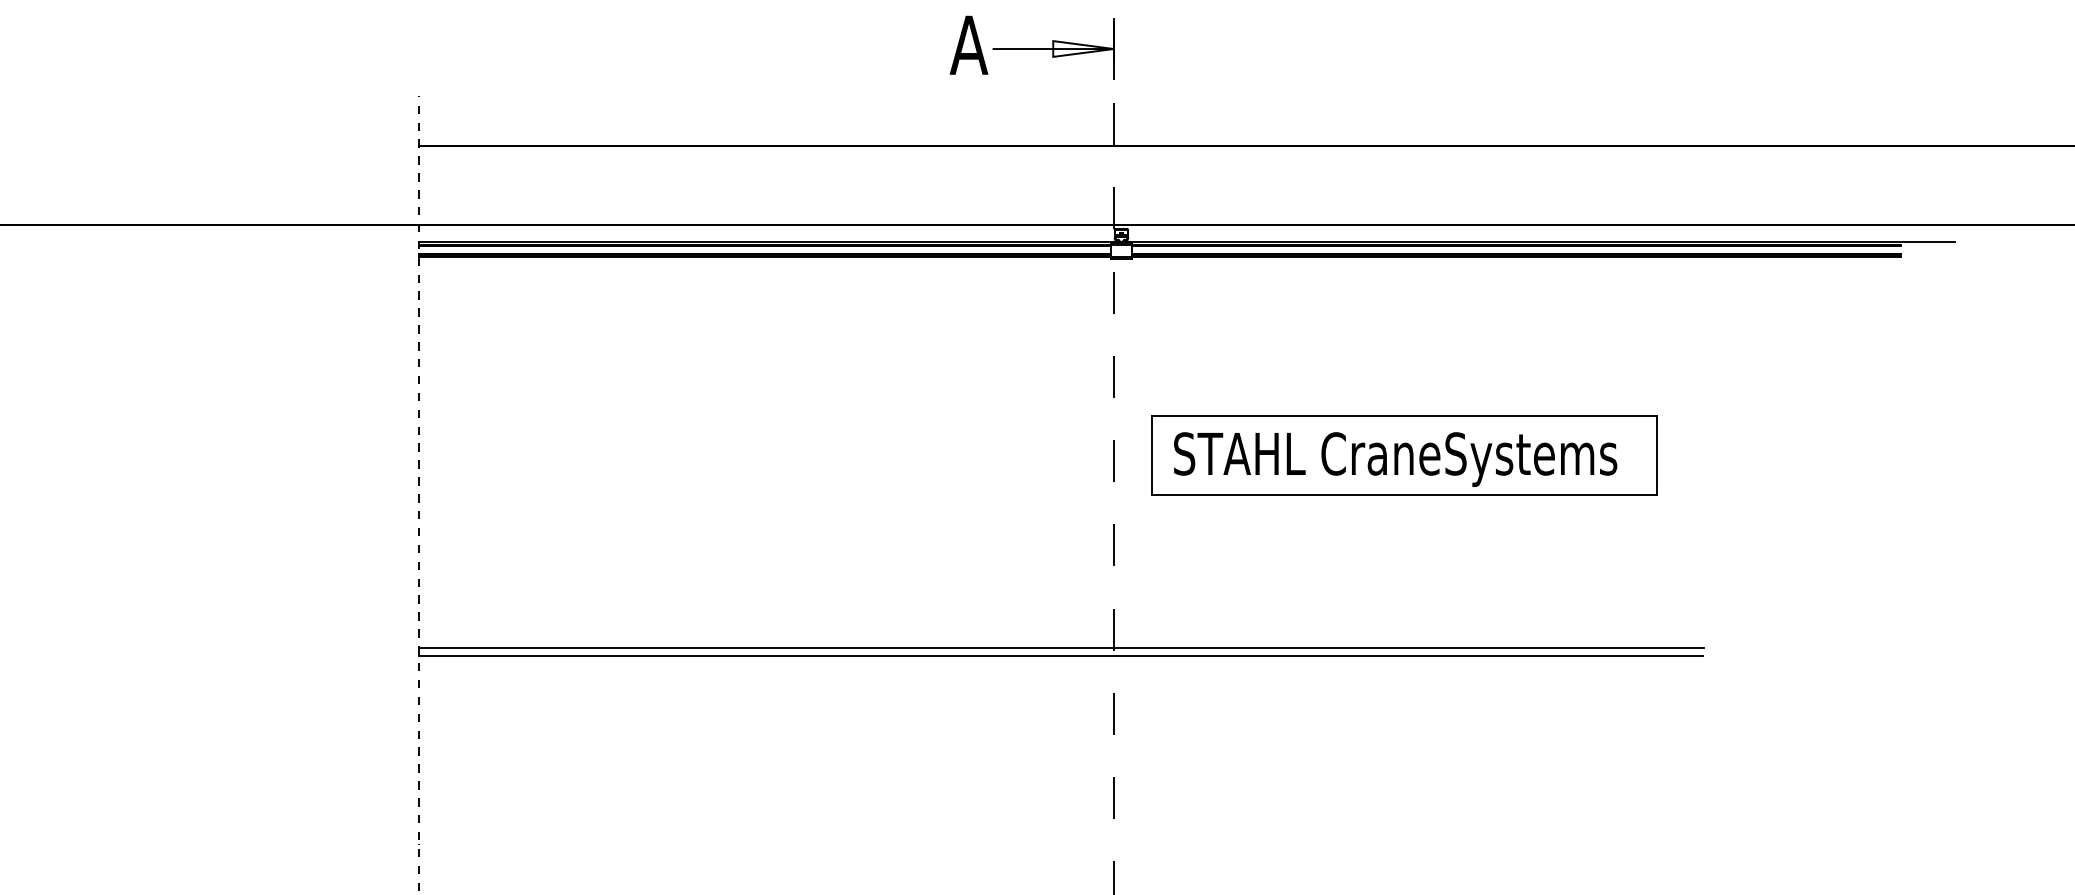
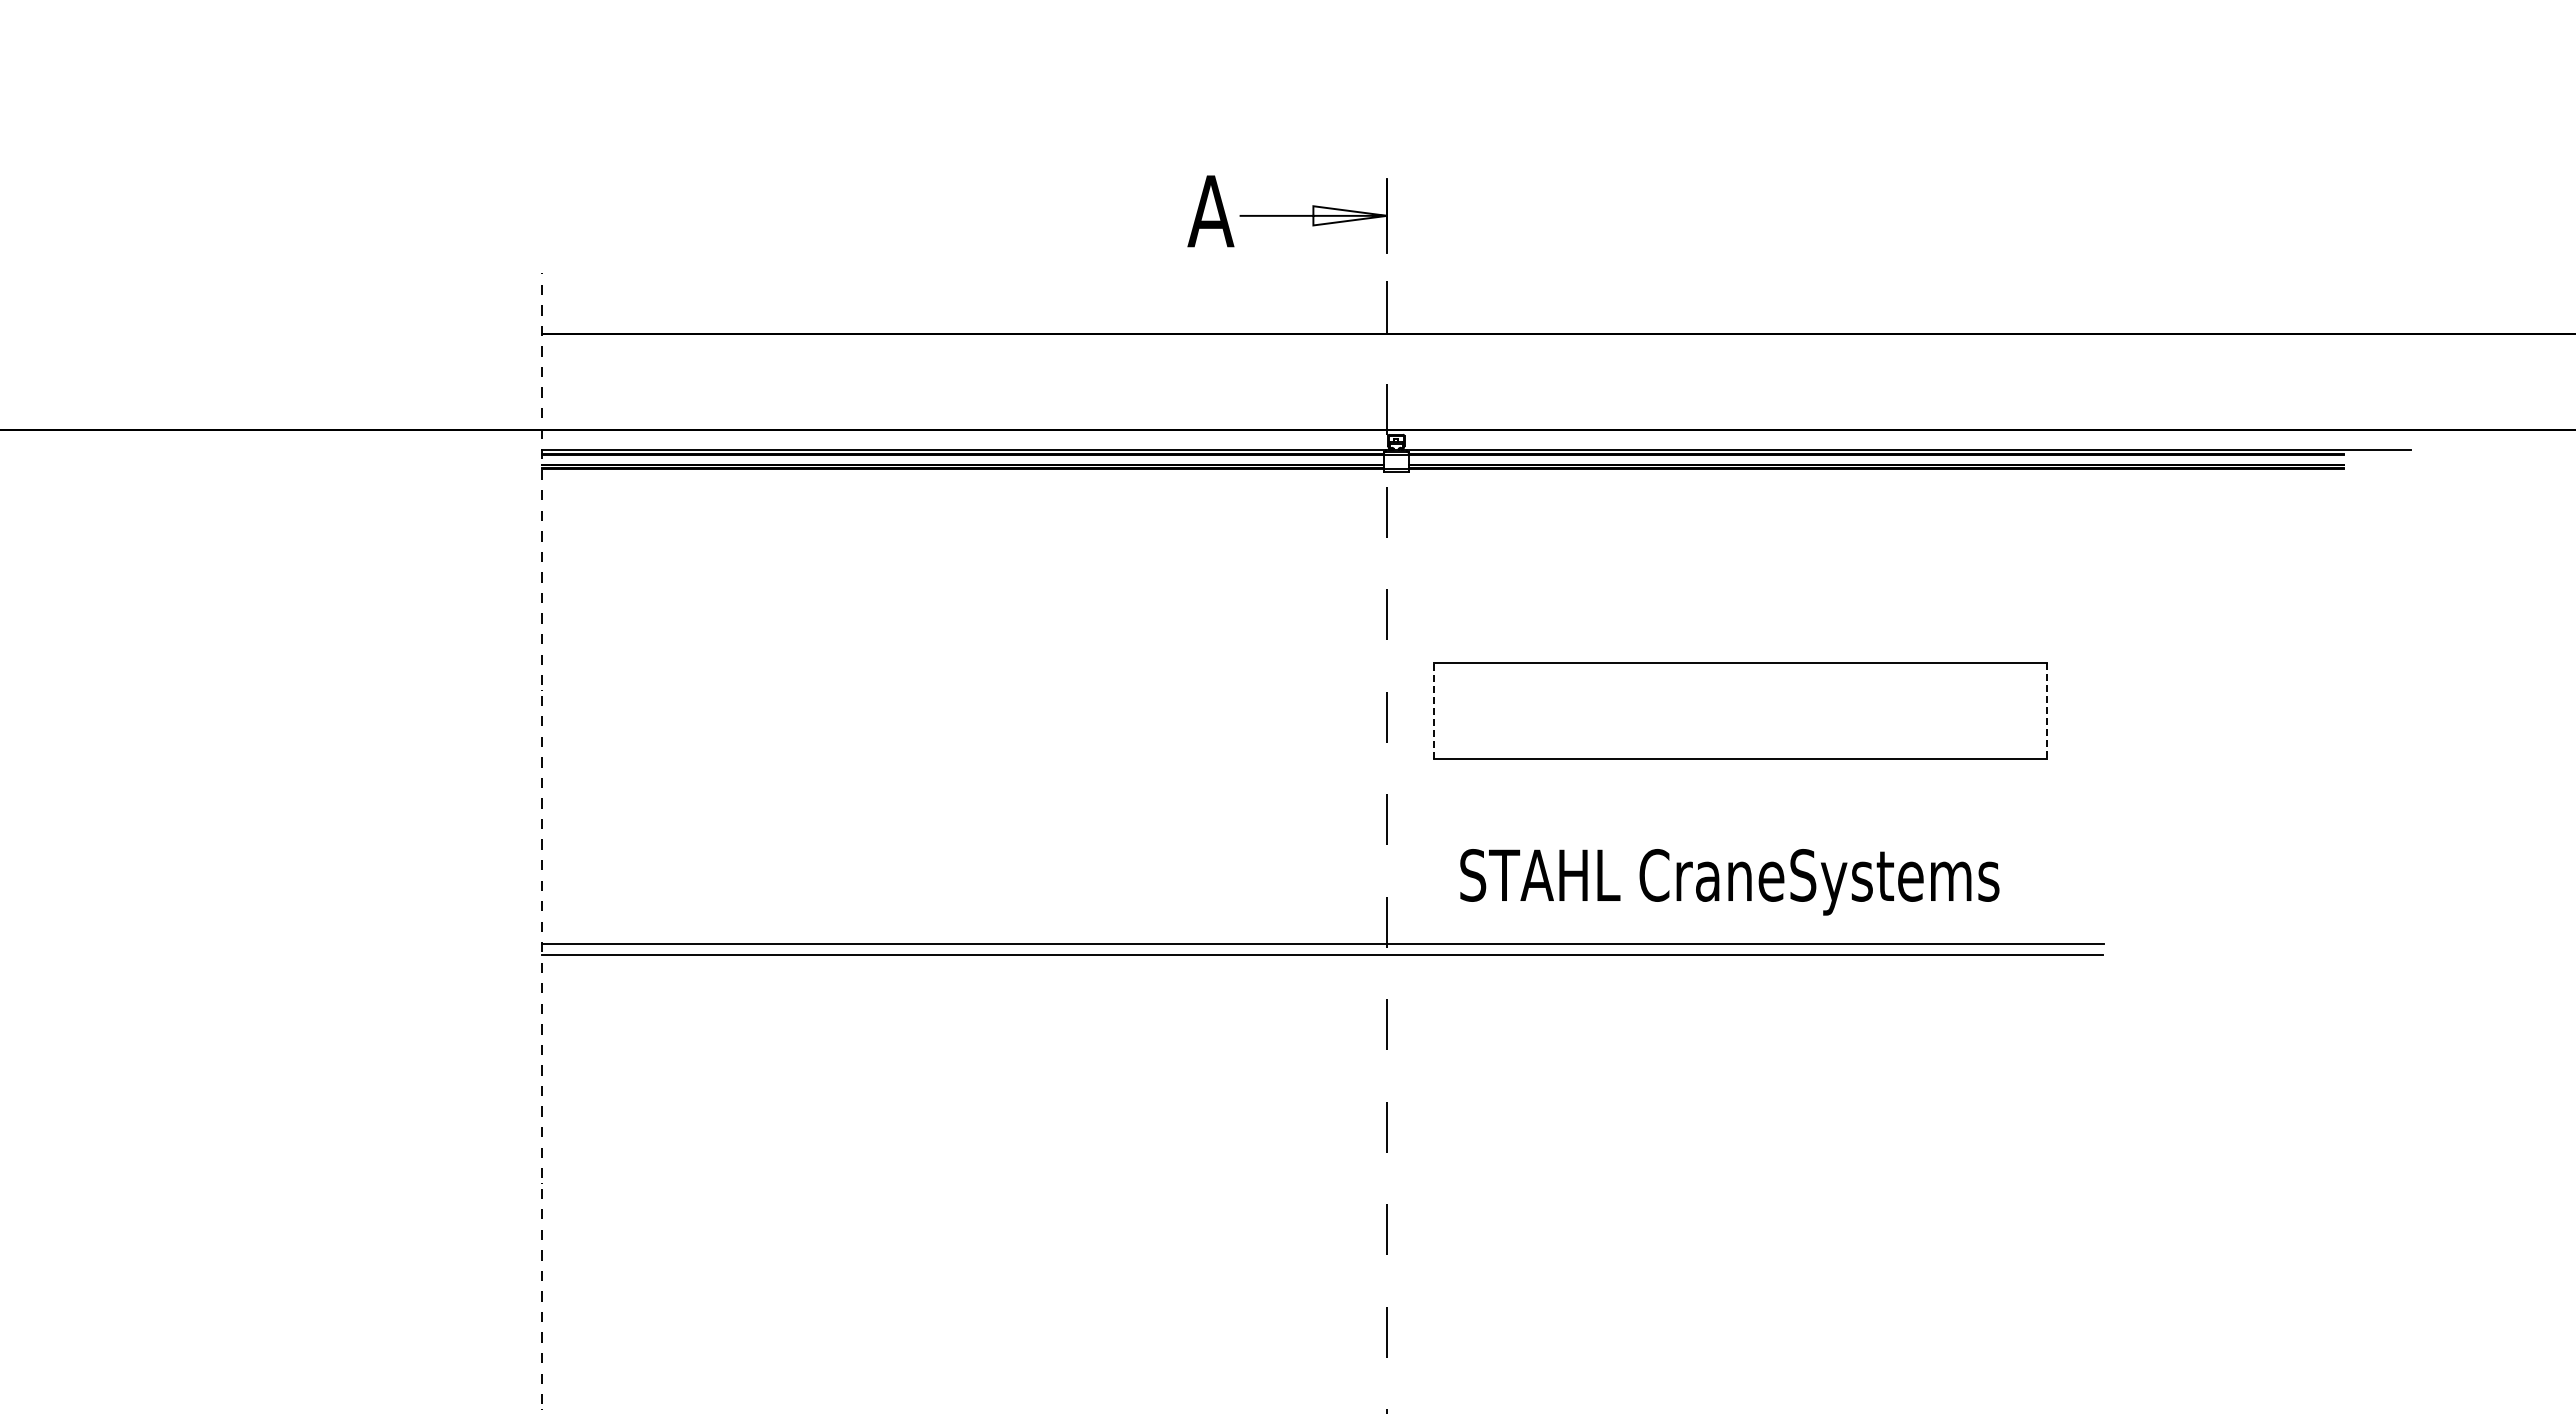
line: (1151, 455) -> (1433, 710), solid -> dashed
line: (1656, 456) -> (2047, 711), solid -> dashed
text: (1395, 459) -> (1729, 882), moved

